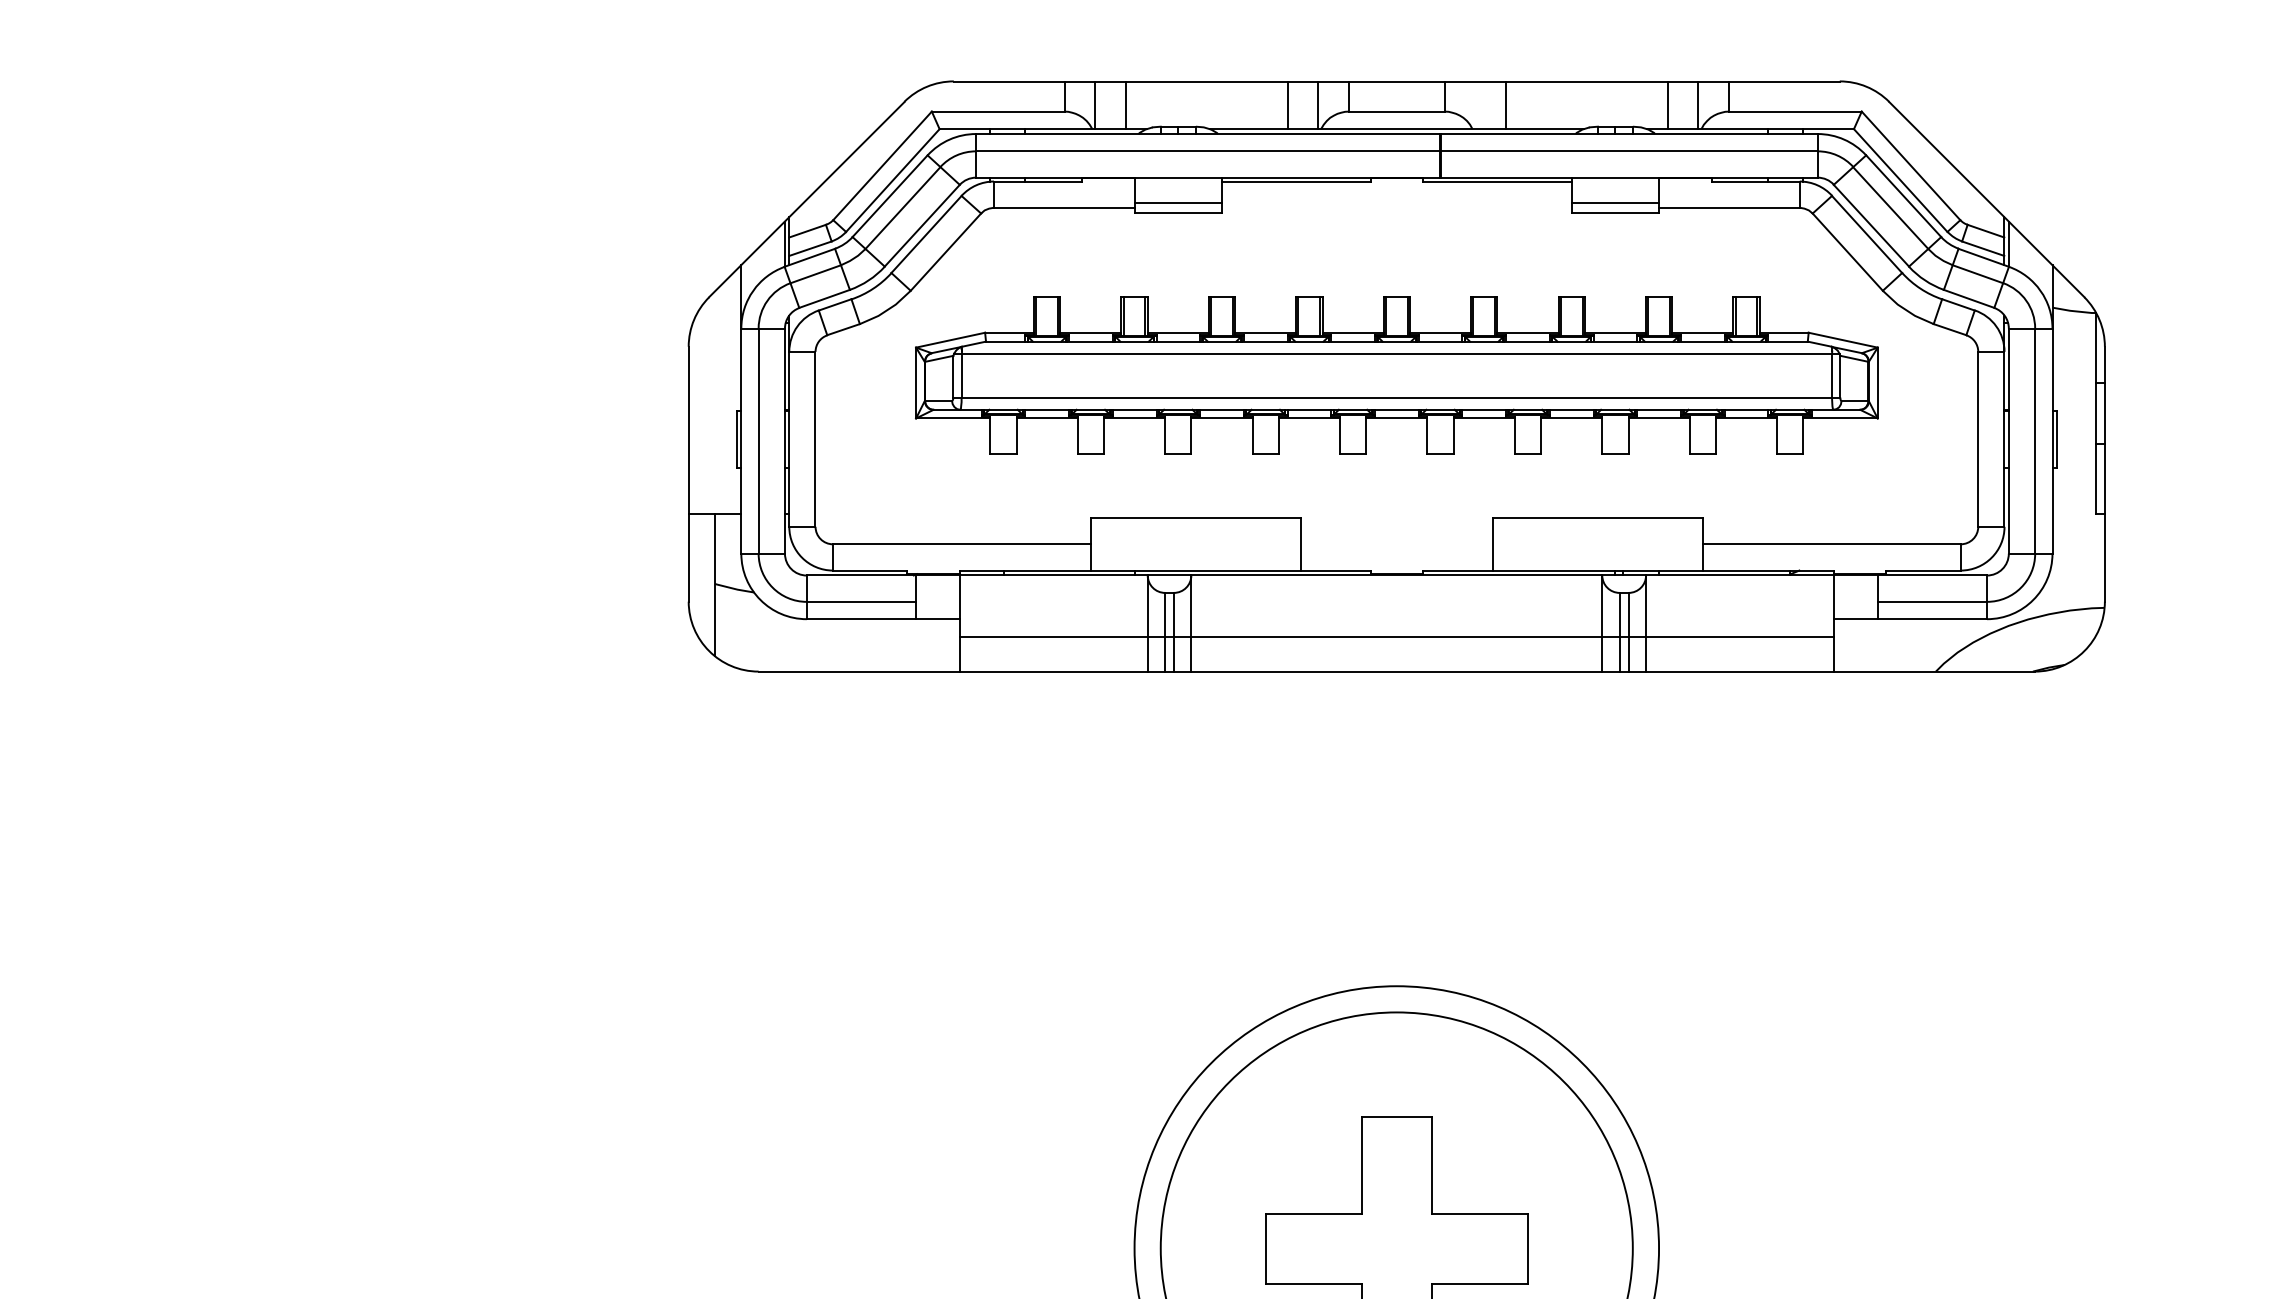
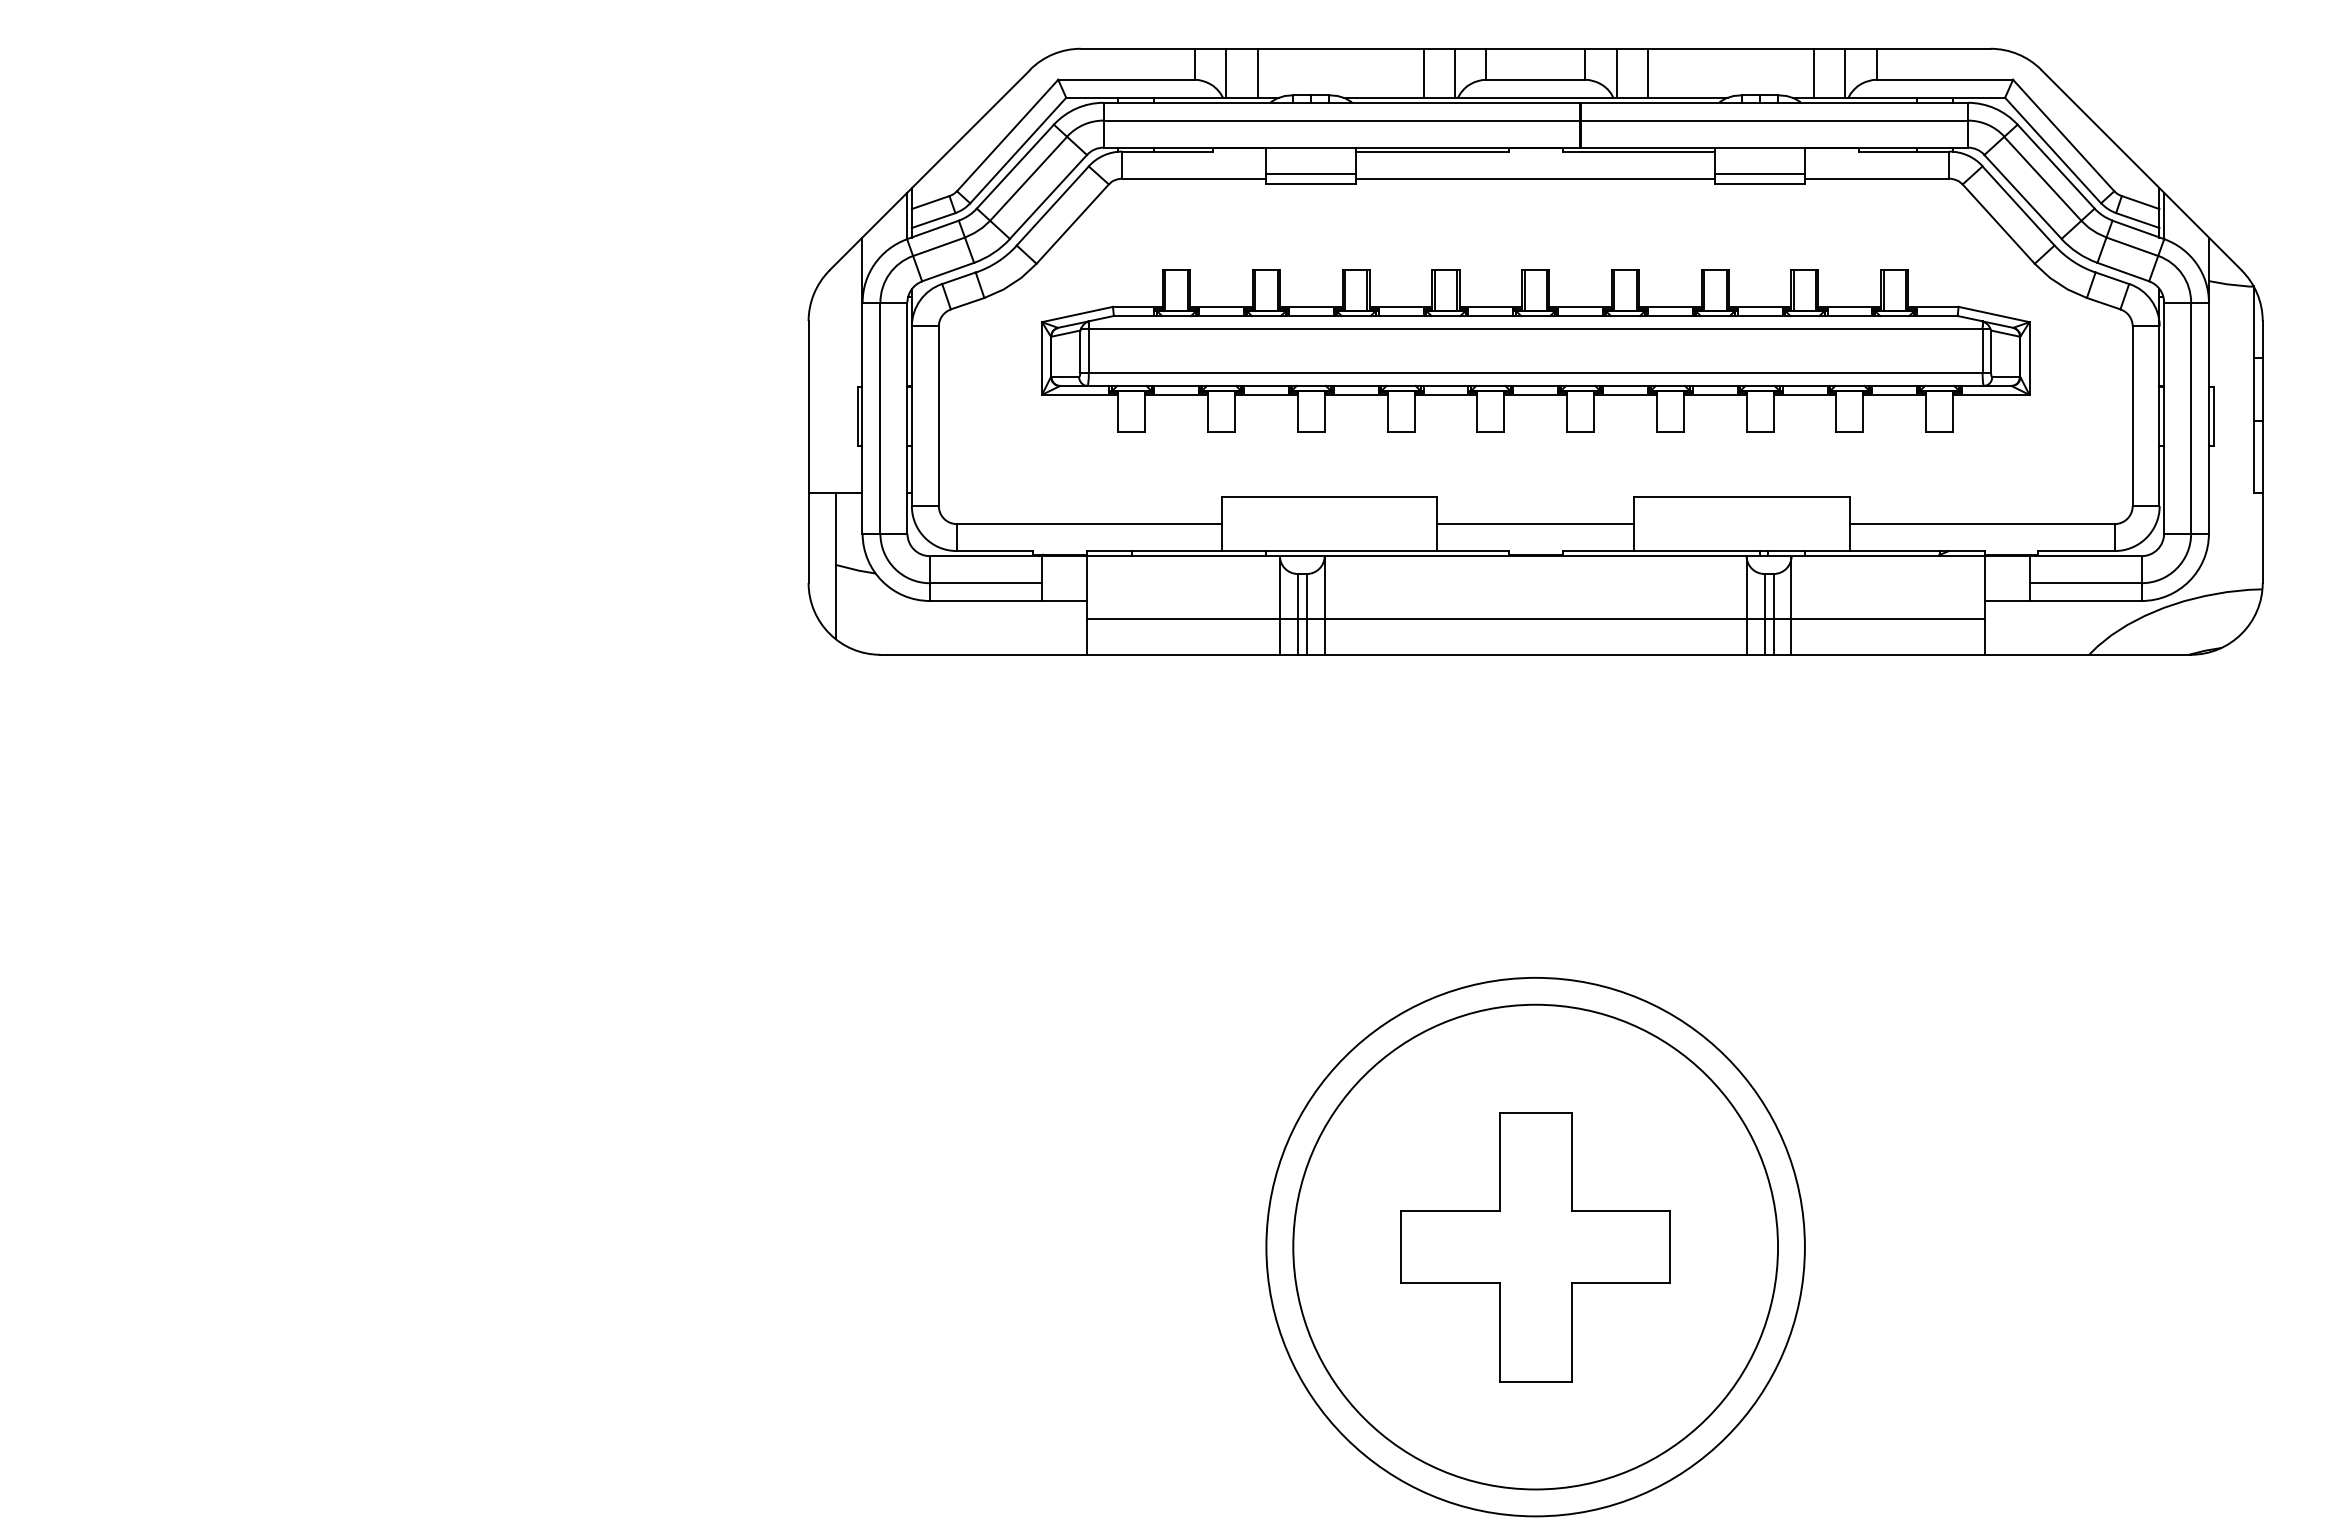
line: (1475, 105) -> (1616, 73), added
line: (1396, 207) -> (1535, 178), added
line: (1396, 544) -> (1535, 524), added

